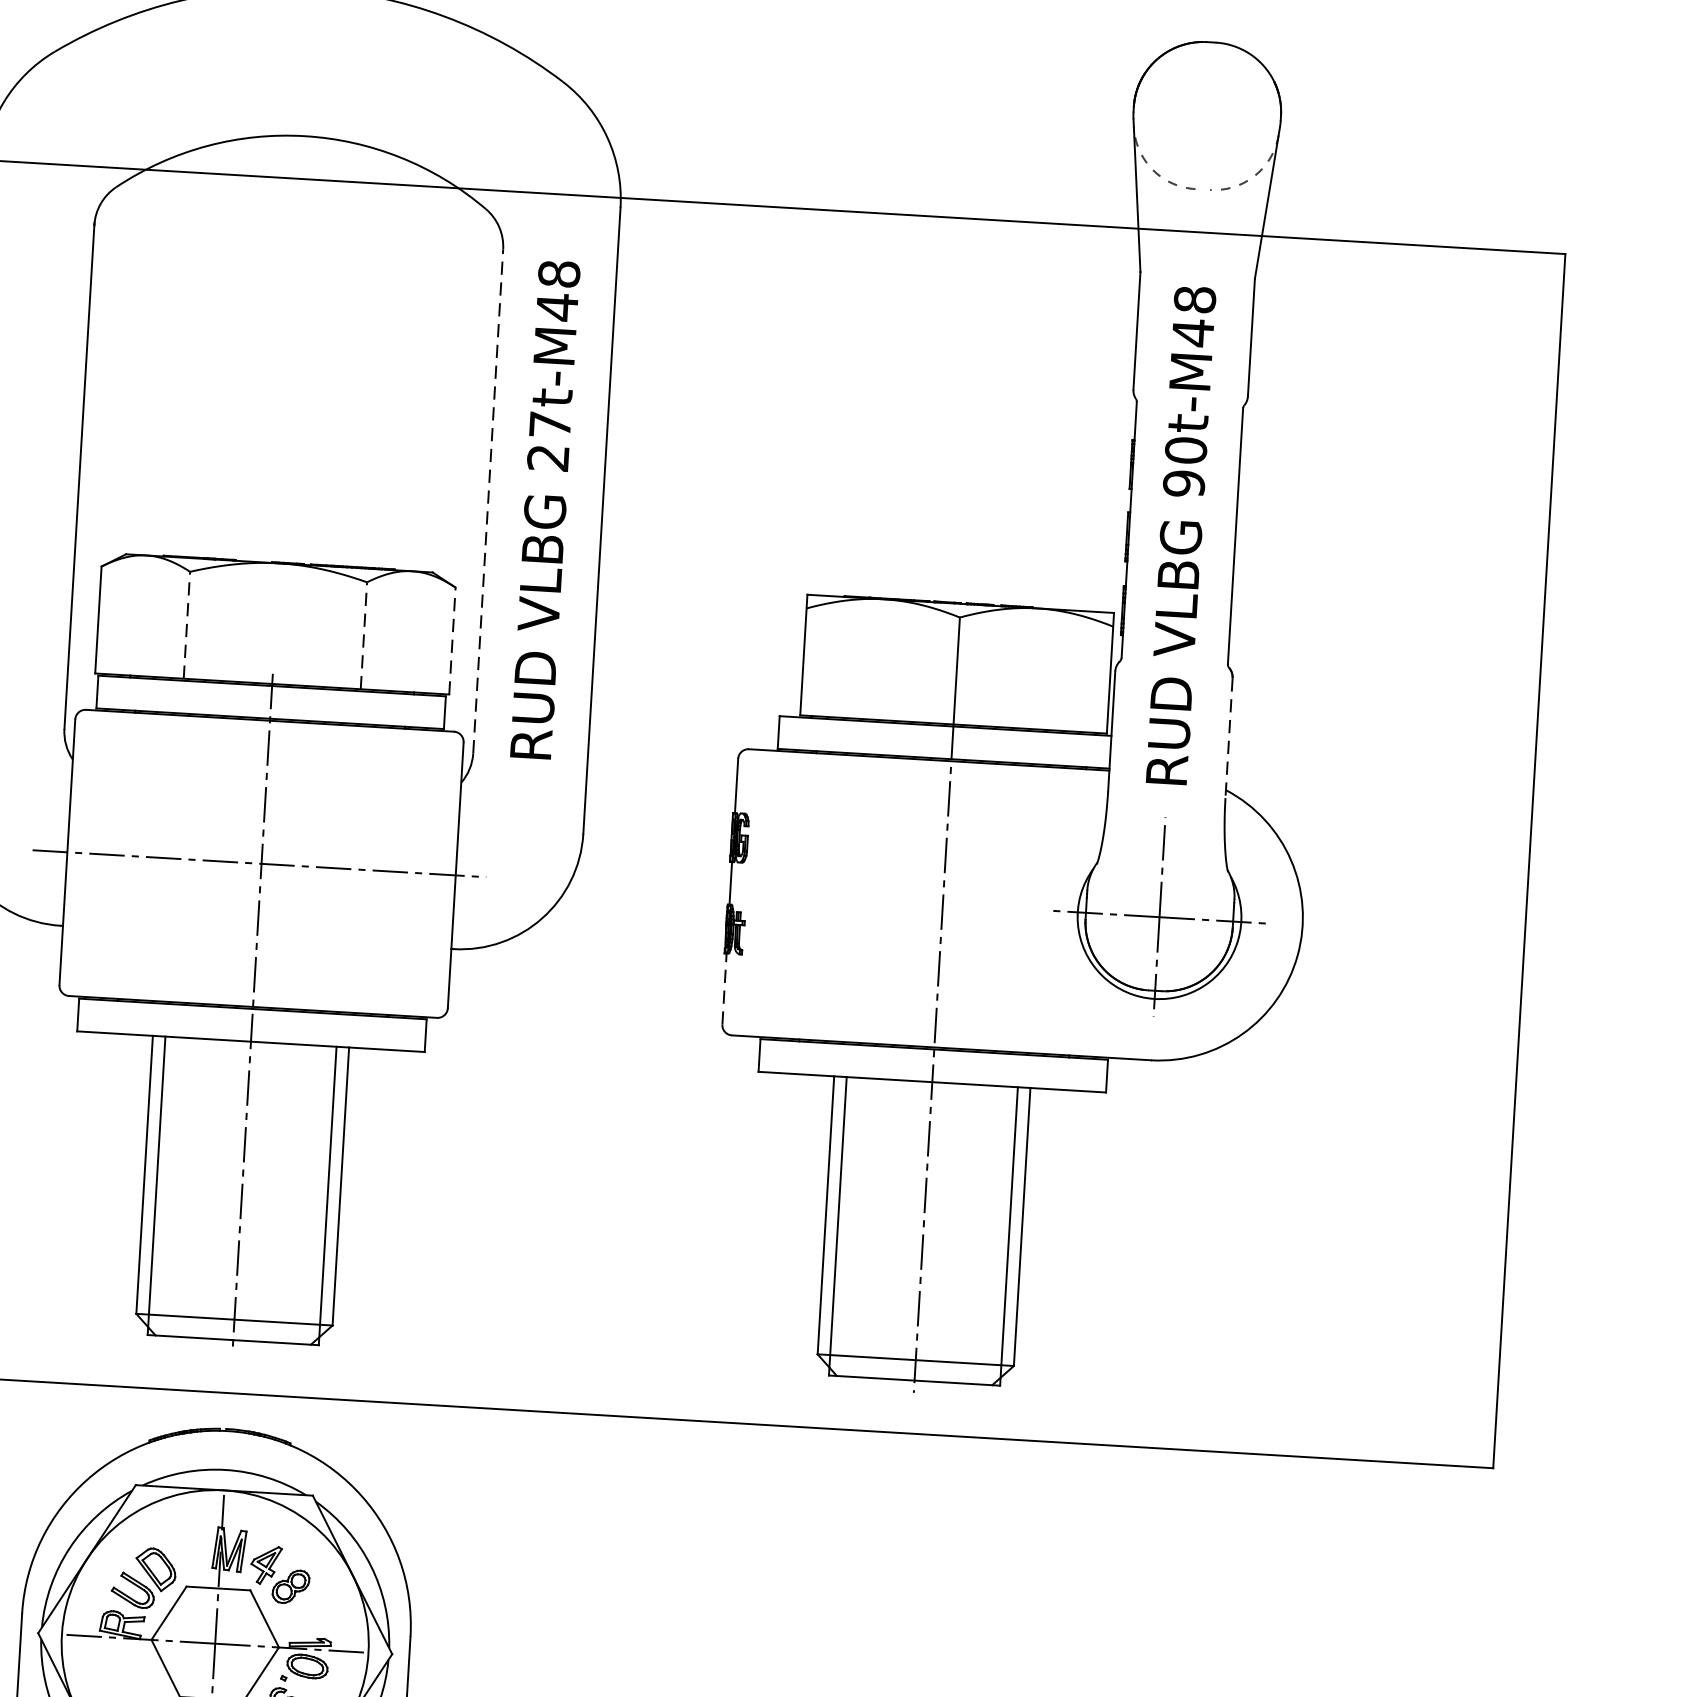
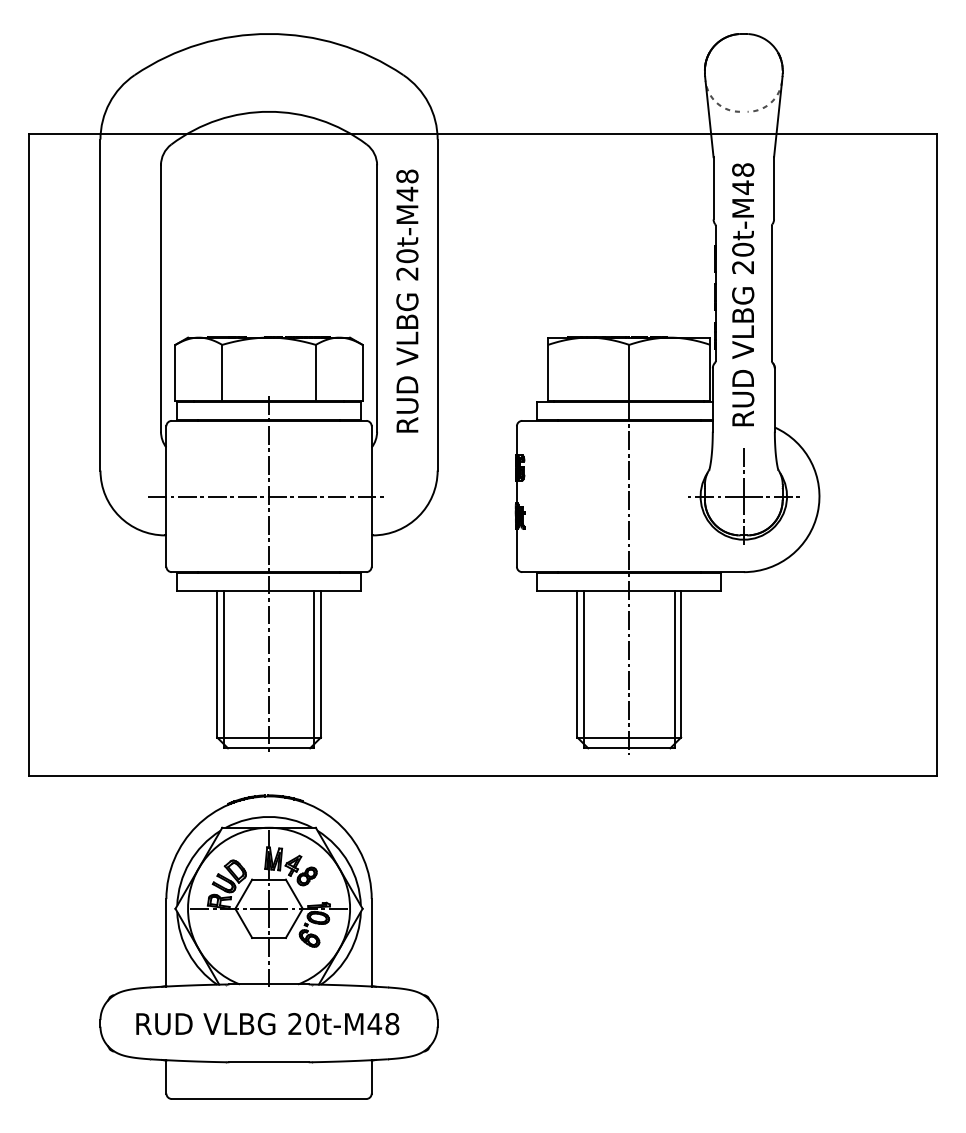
text: (550, 425) -> (407, 256), 27t-M48 -> 20t-M48
text: (1184, 483) -> (743, 267), 90t-M48 -> 20t-M48
line: (489, 499) -> (377, 297), dashed -> solid
line: (187, 624) -> (222, 372), dashed -> solid
line: (363, 634) -> (315, 372), dashed -> solid
line: (452, 639) -> (362, 372), dashed -> solid
line: (1228, 739) -> (774, 400), dashed -> solid
line: (723, 988) -> (516, 547), dashed -> solid

